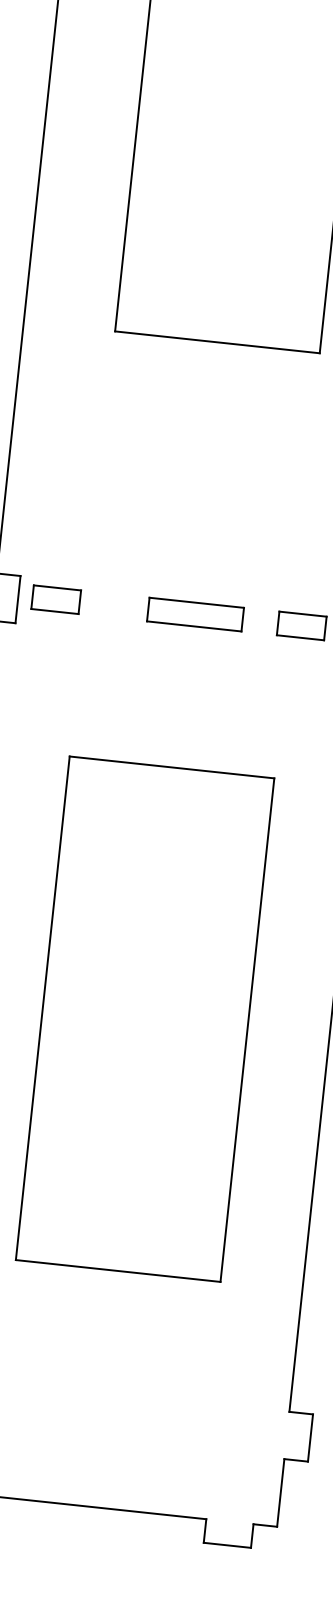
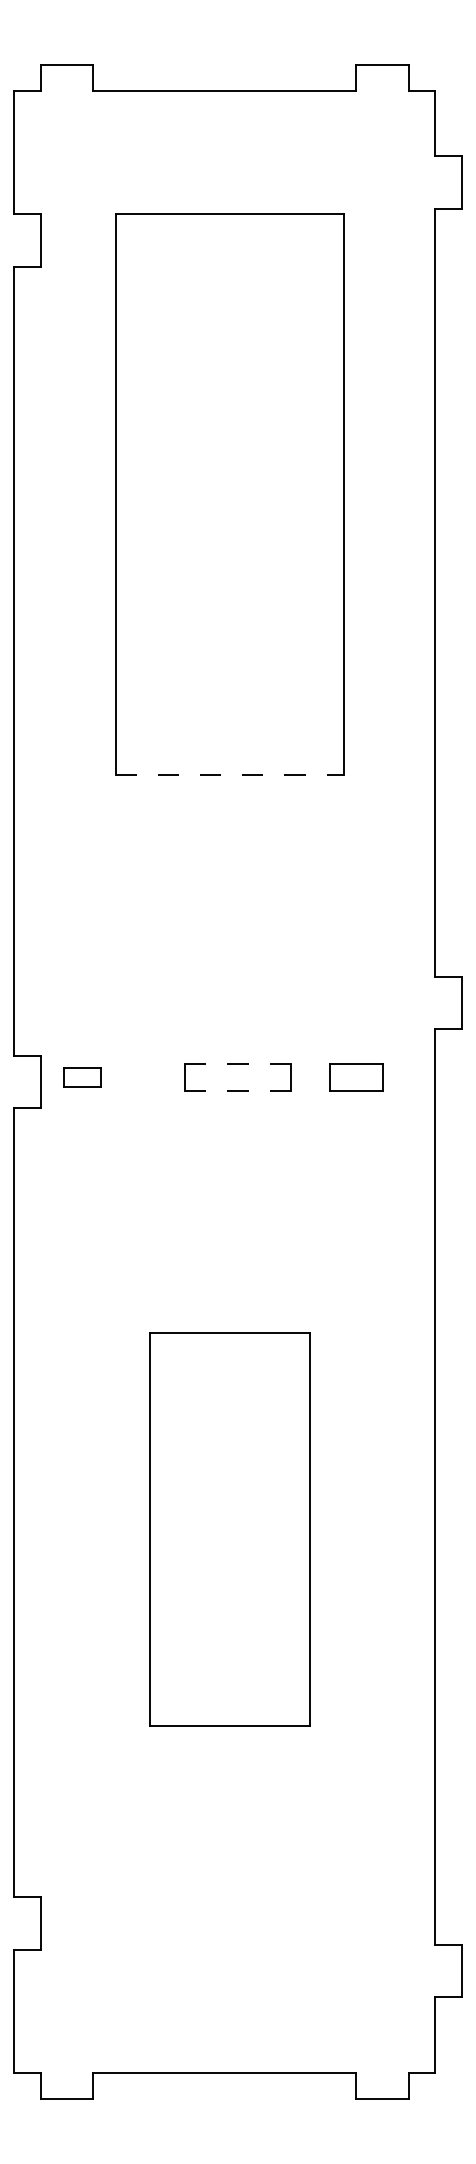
line: (217, 342) -> (230, 775), solid -> dashed
part: (55, 599) -> (82, 1077), size x0.7
line: (197, 602) -> (238, 1064), solid -> dashed
line: (194, 626) -> (238, 1090), solid -> dashed
part: (144, 1019) -> (229, 1529), size x0.7

